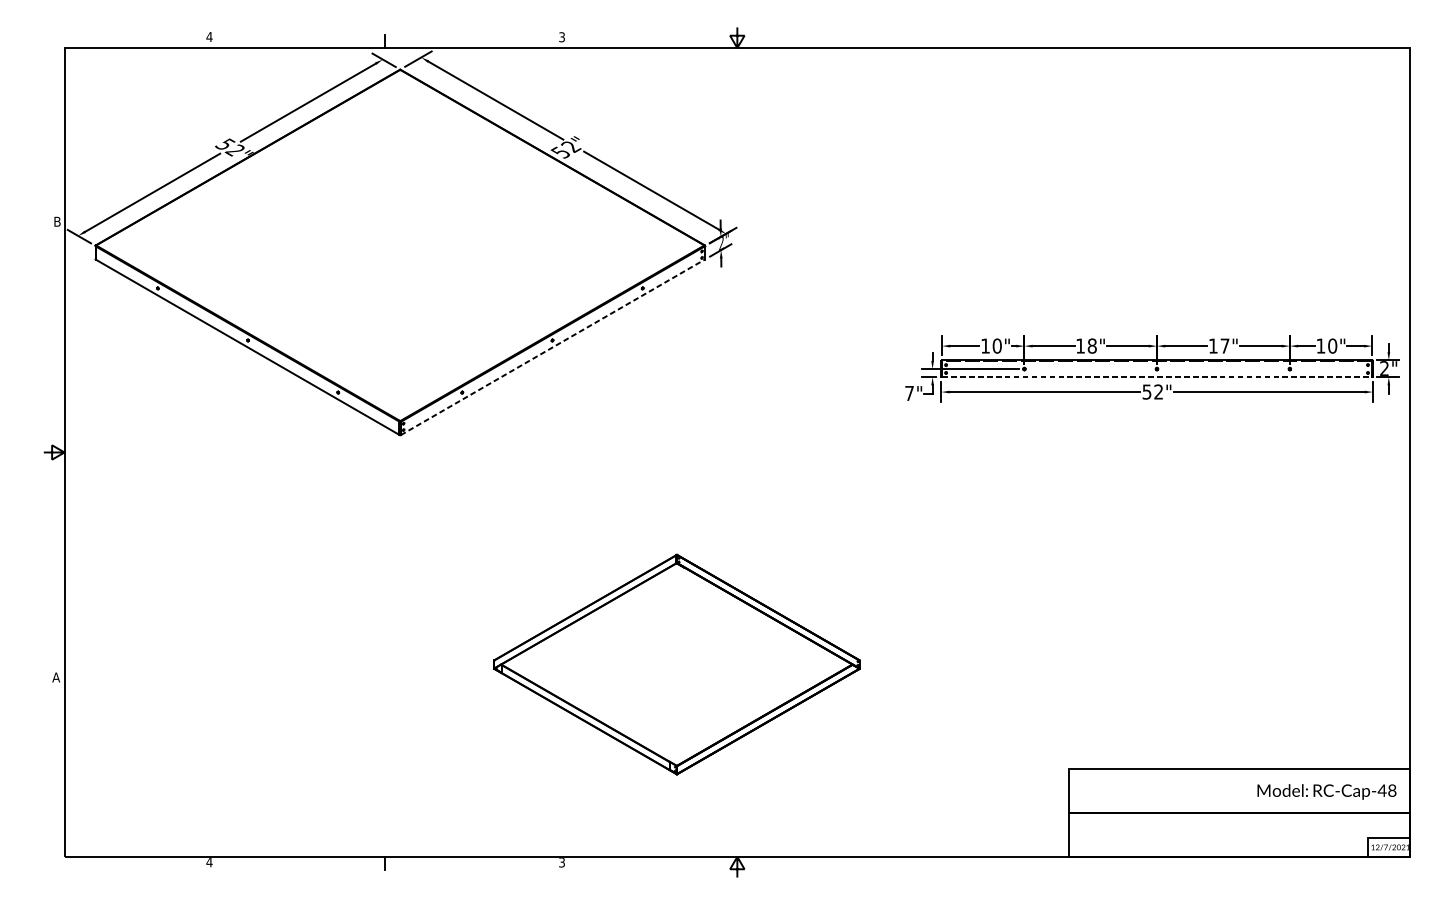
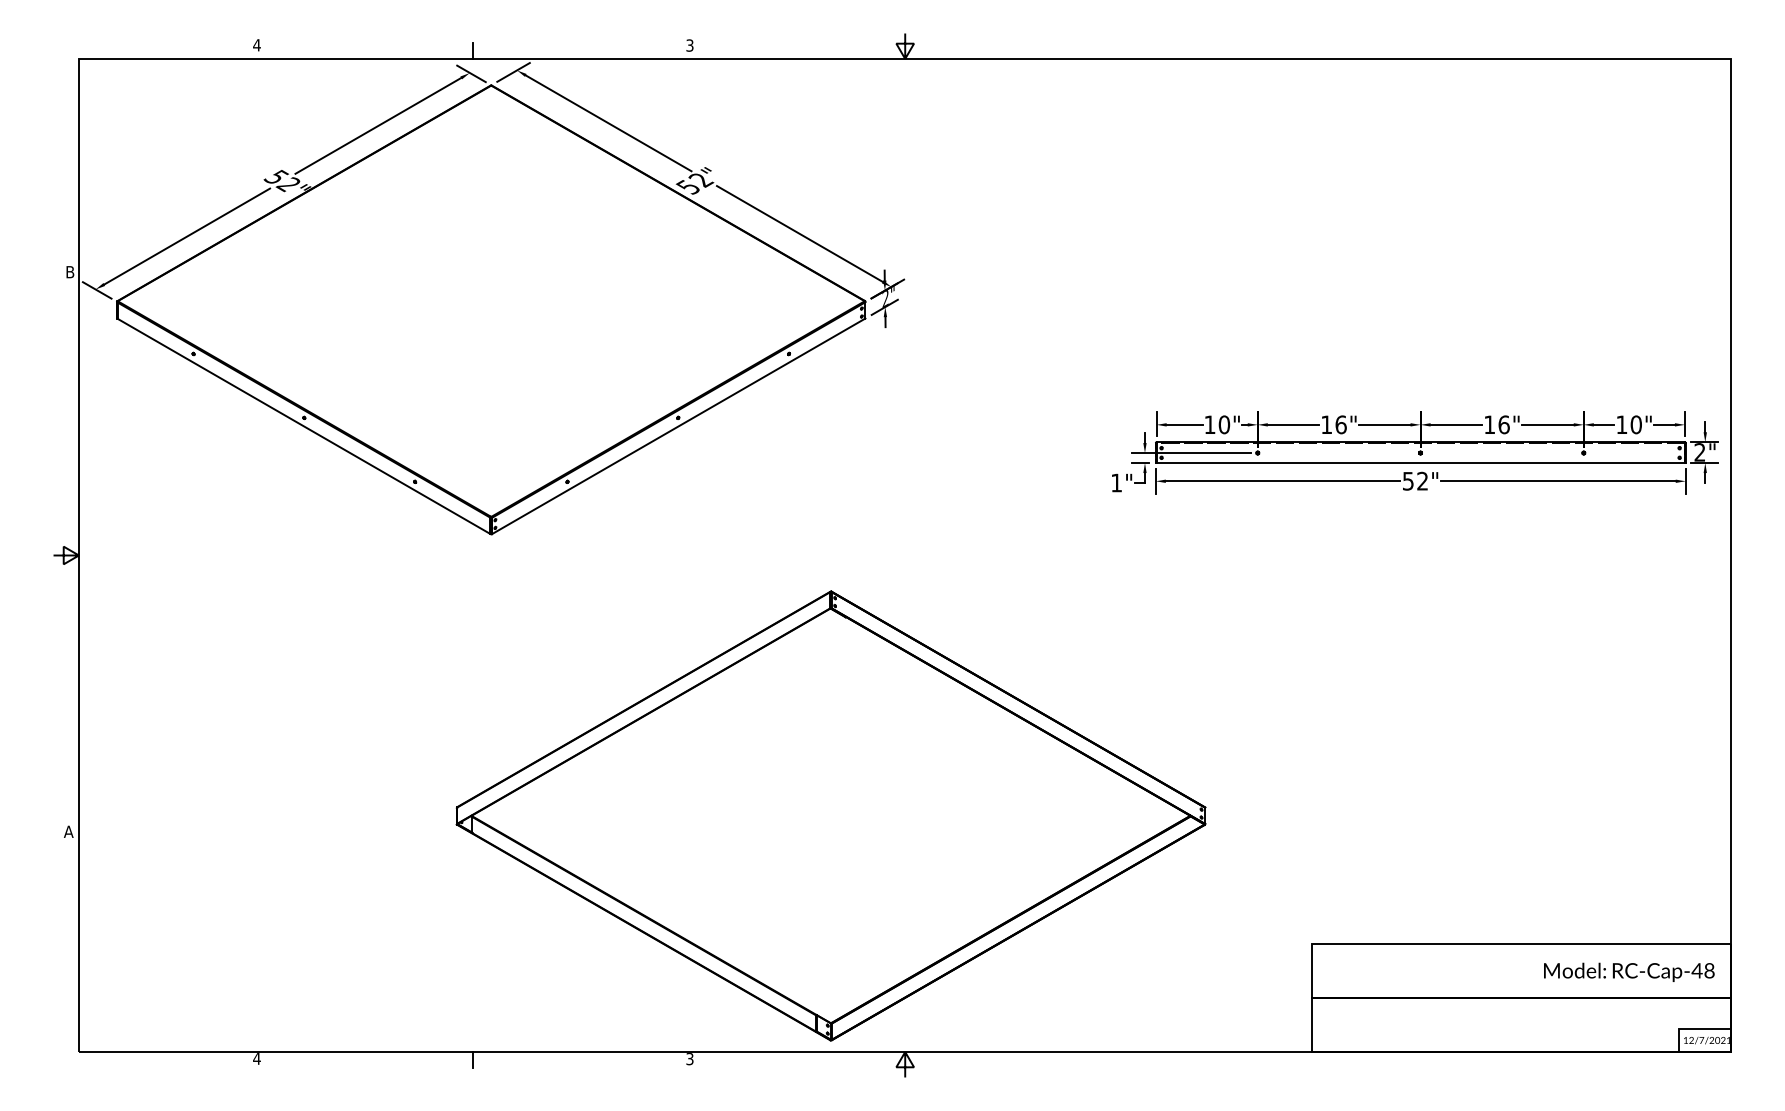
text: (1091, 345) -> (1340, 424), 18" -> 16"
text: (1224, 345) -> (1503, 424), 17" -> 16"
line: (552, 347) -> (678, 426), dashed -> solid
line: (1157, 377) -> (1421, 463), dashed -> solid
text: (909, 393) -> (1116, 482), 7" -> 1"
part: (676, 664) -> (830, 815), size x1.67

